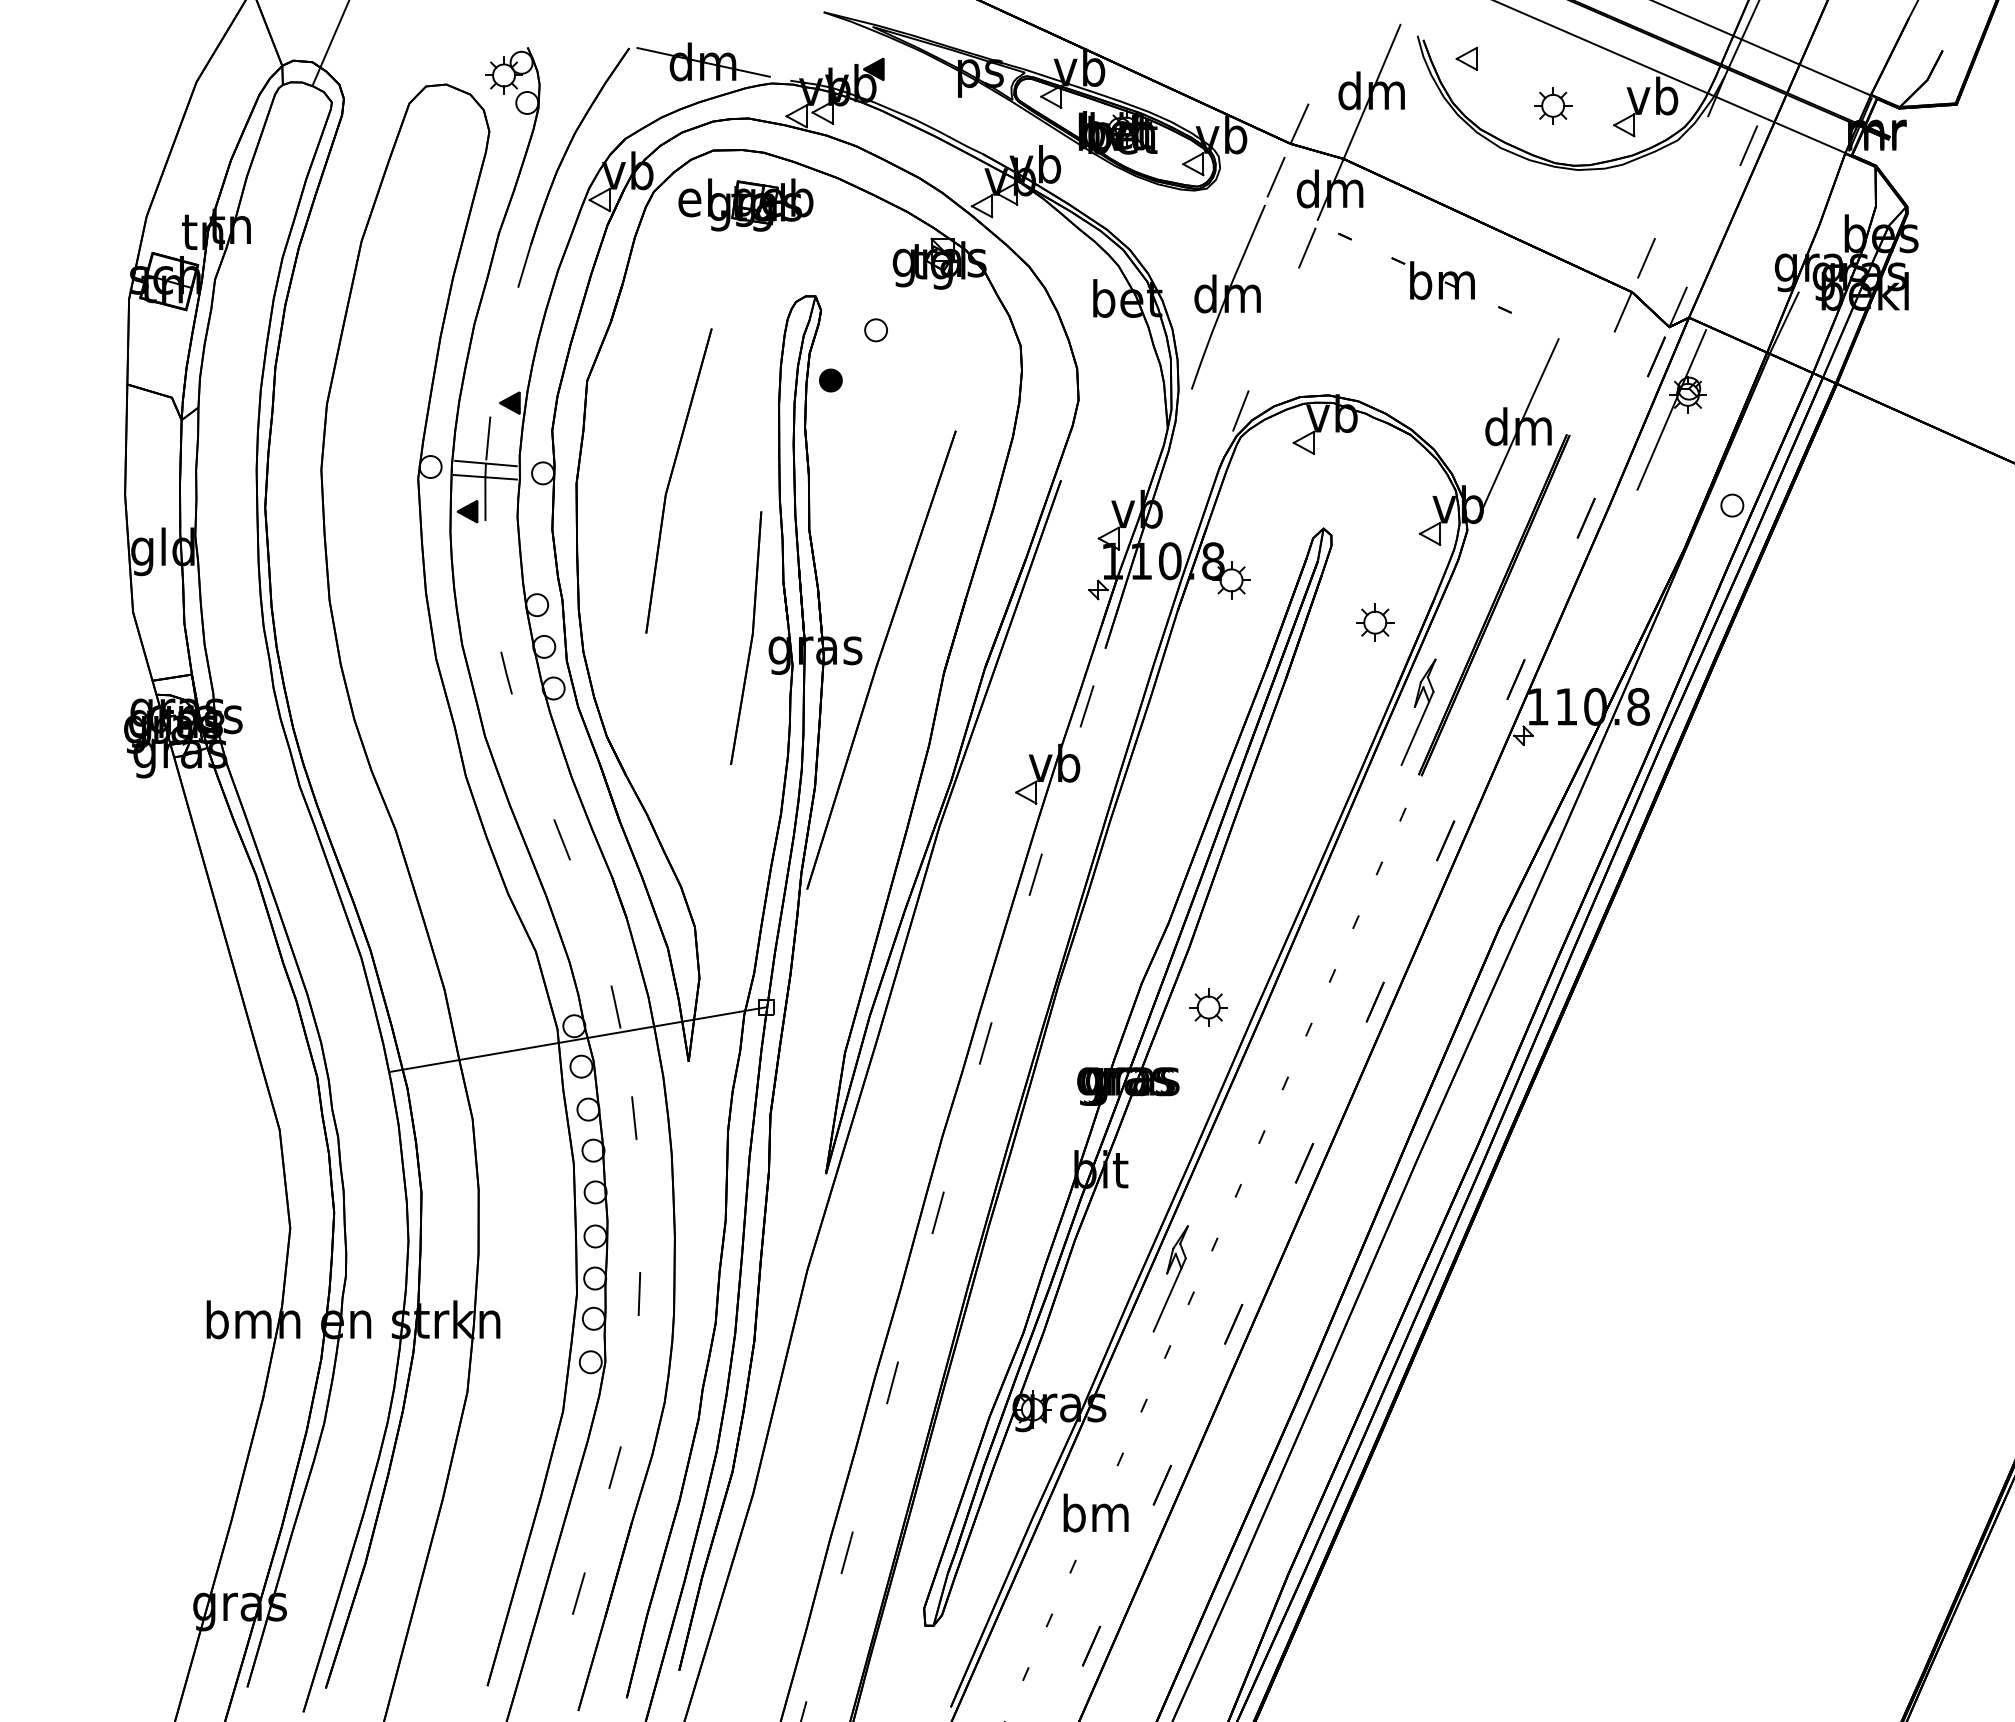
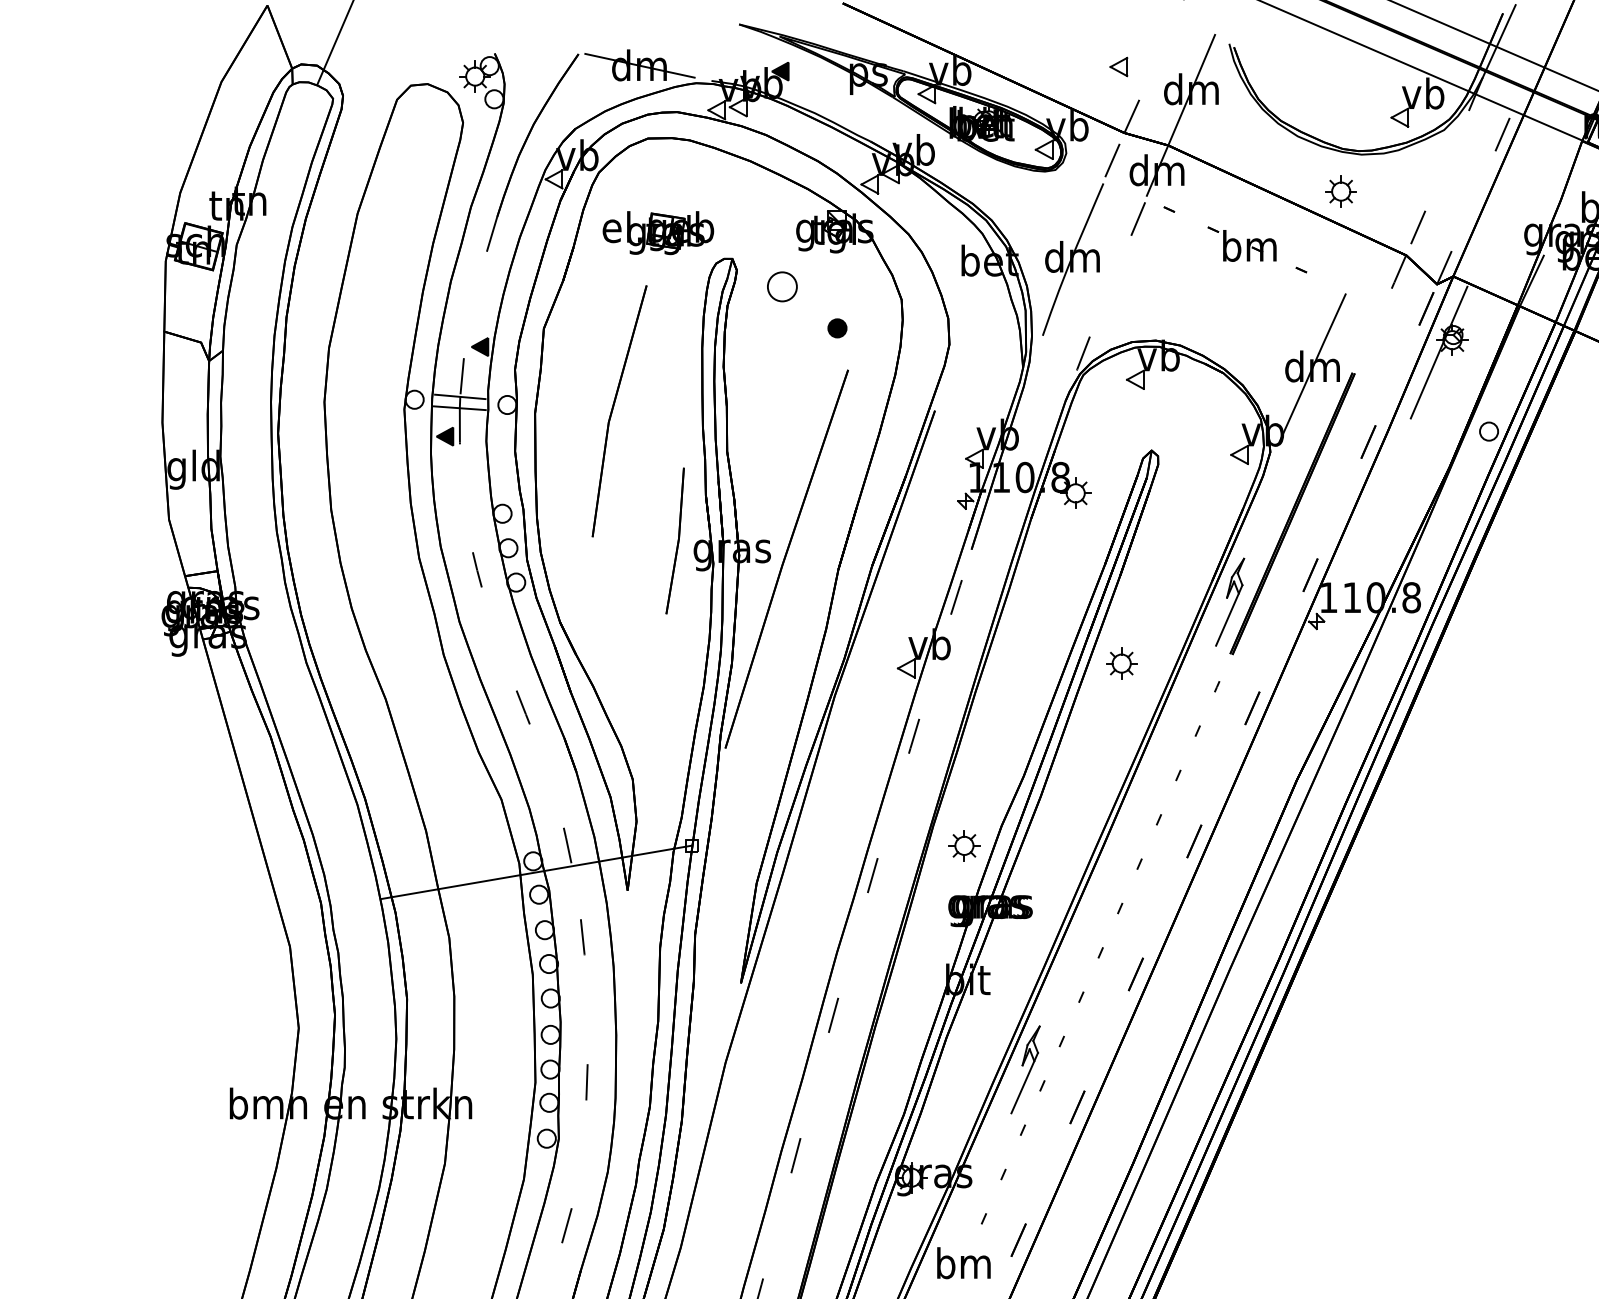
part: (1466, 58) -> (1118, 66), moved
part: (1553, 105) -> (1341, 191), moved
part: (745, 204) -> (658, 232), moved
part: (875, 330) -> (781, 287), size x1.6
part: (830, 380) -> (837, 328), moved
part: (1375, 622) -> (1121, 663), moved
part: (746, 637) -> (675, 540), size x0.7
part: (1208, 1007) -> (964, 845), moved

